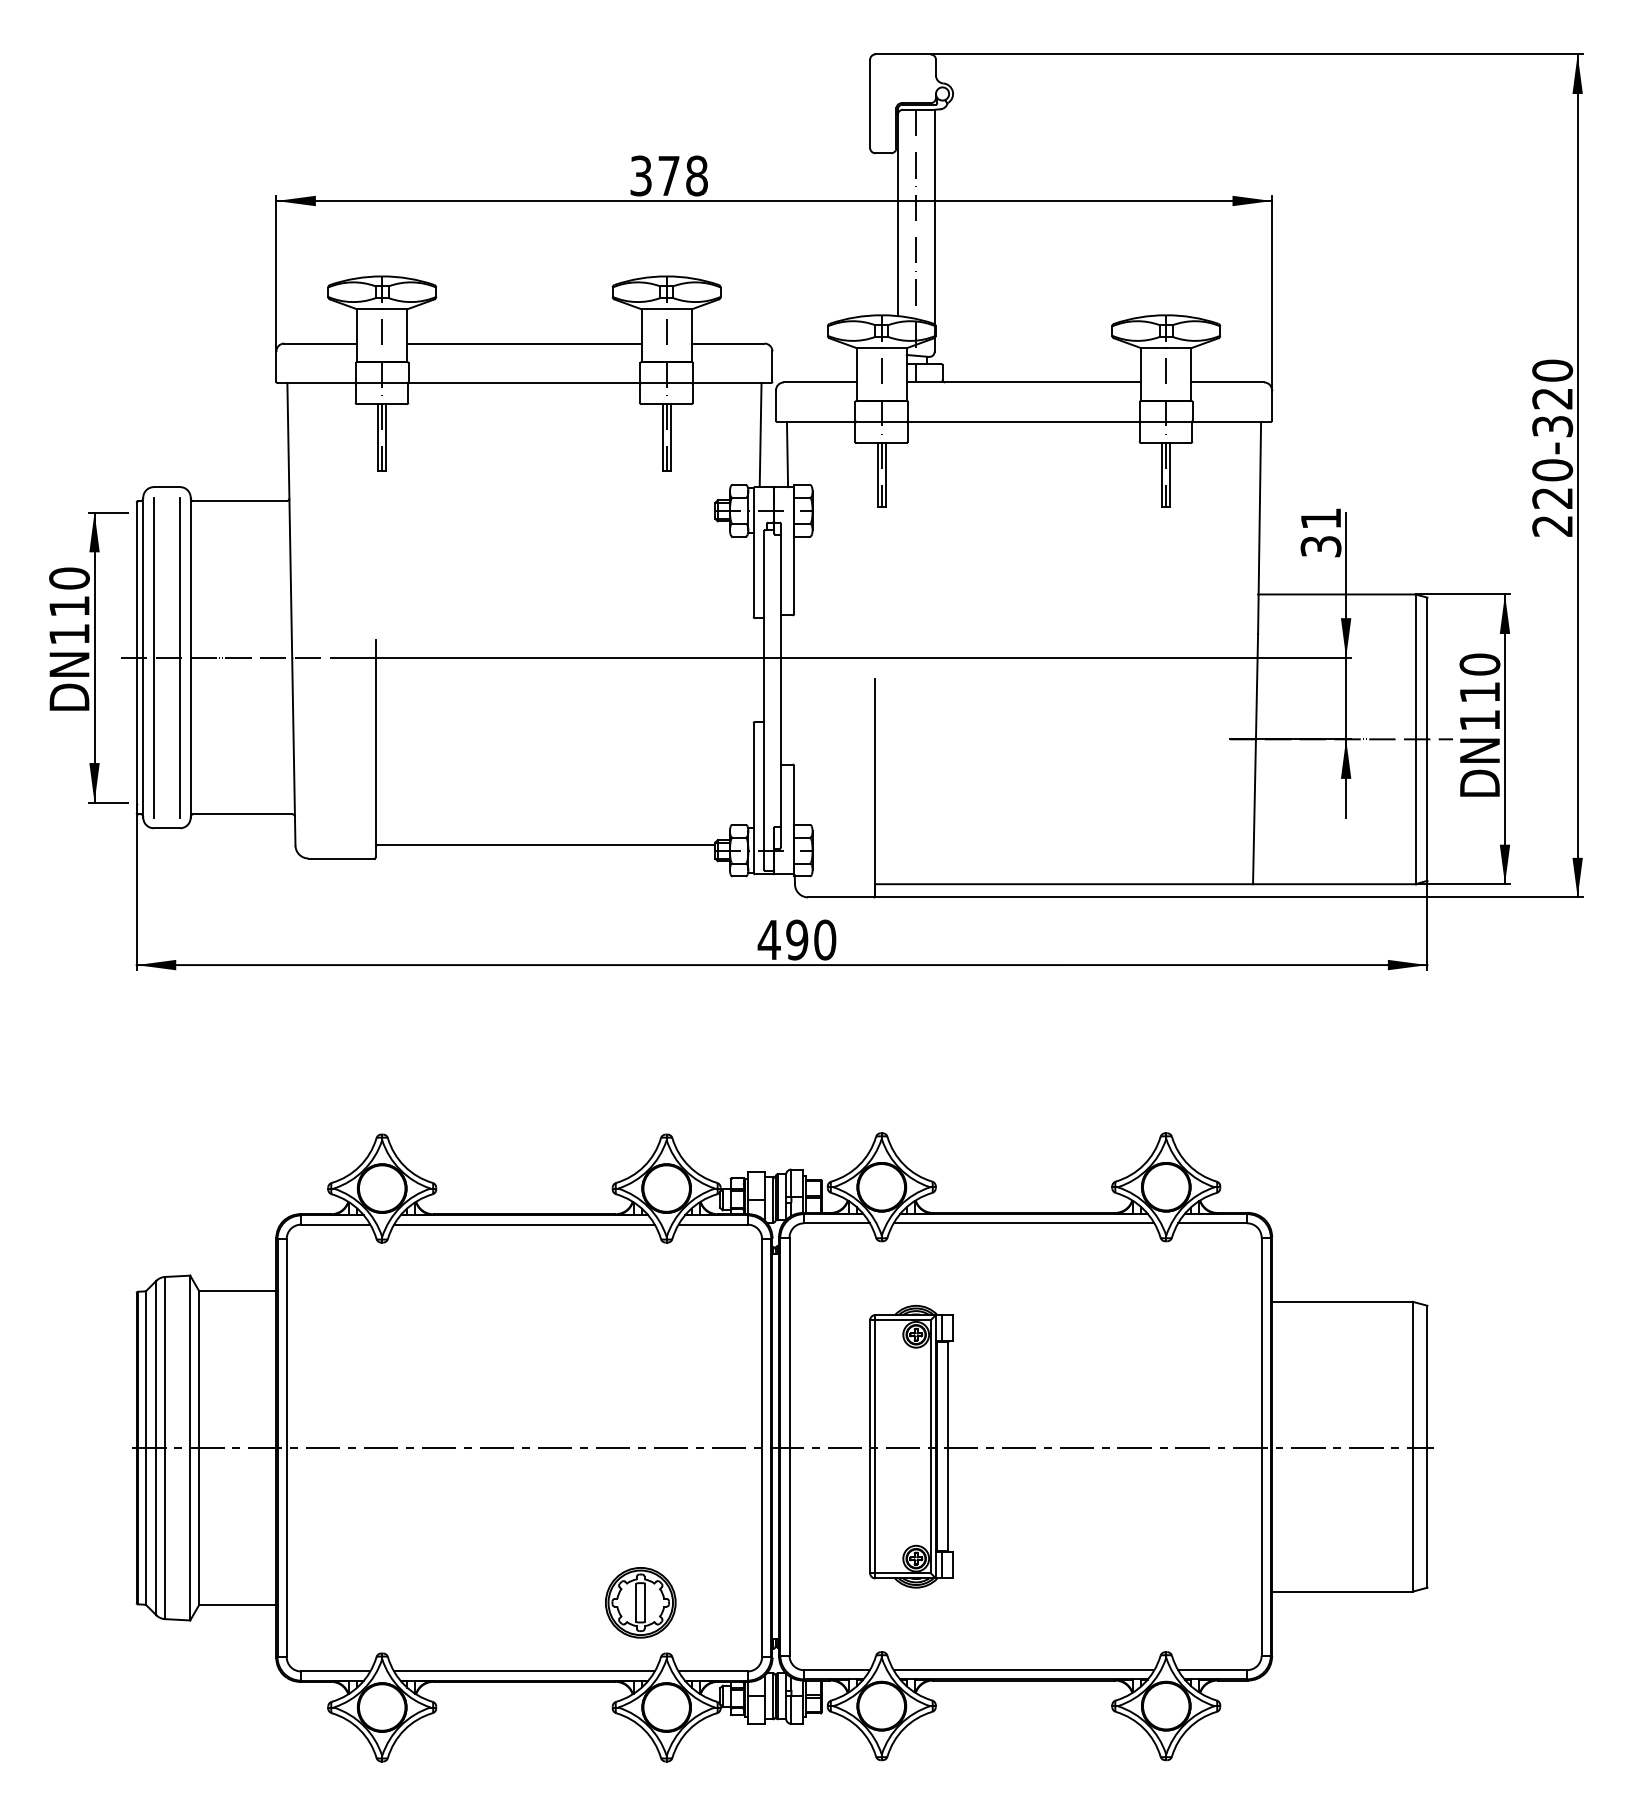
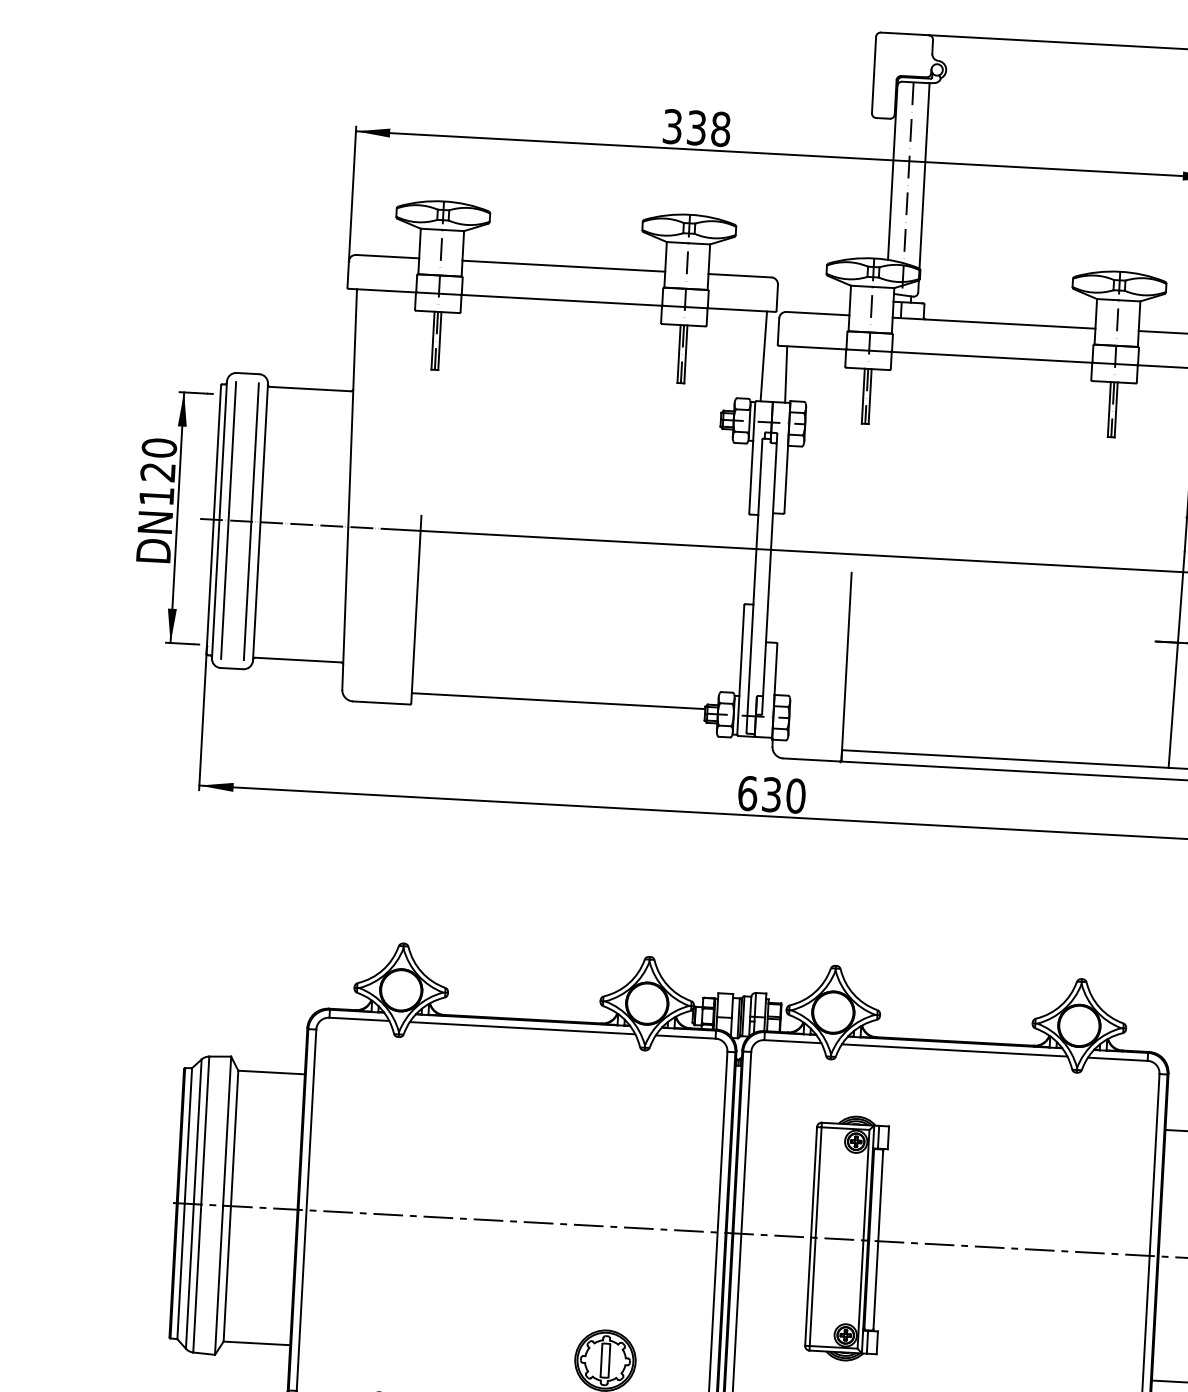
text: (668, 175) -> (696, 127), 378 -> 338
text: (69, 606) -> (158, 472), 110 -> 120
text: (782, 939) -> (759, 793), 490 -> 630

